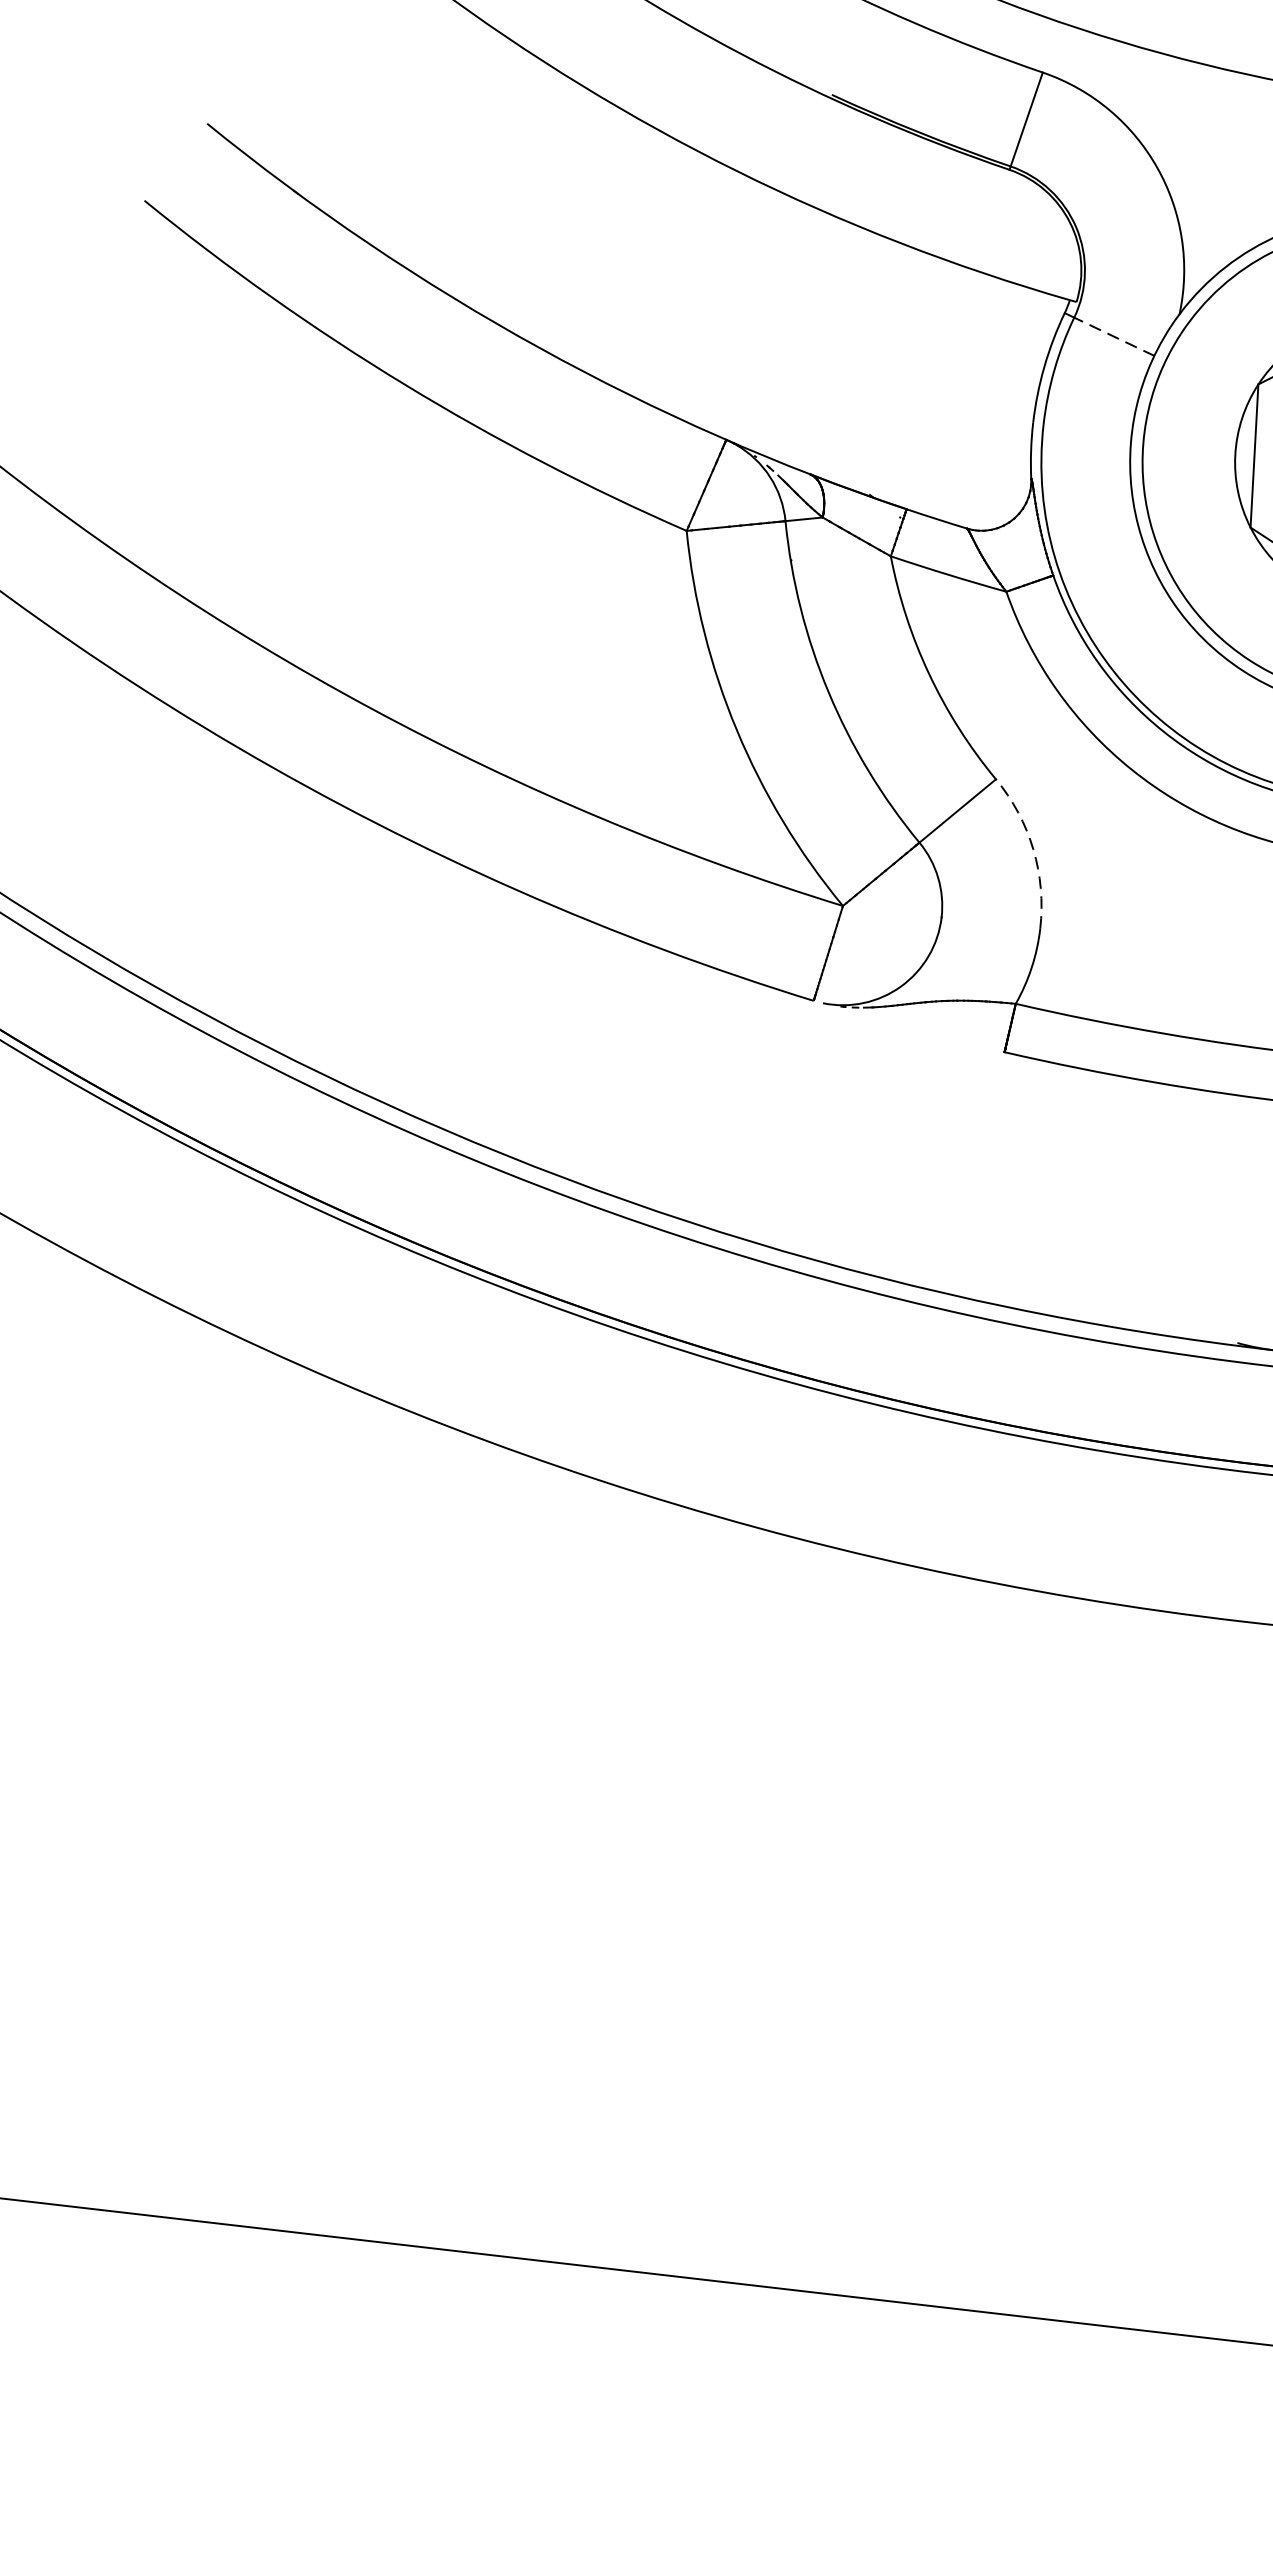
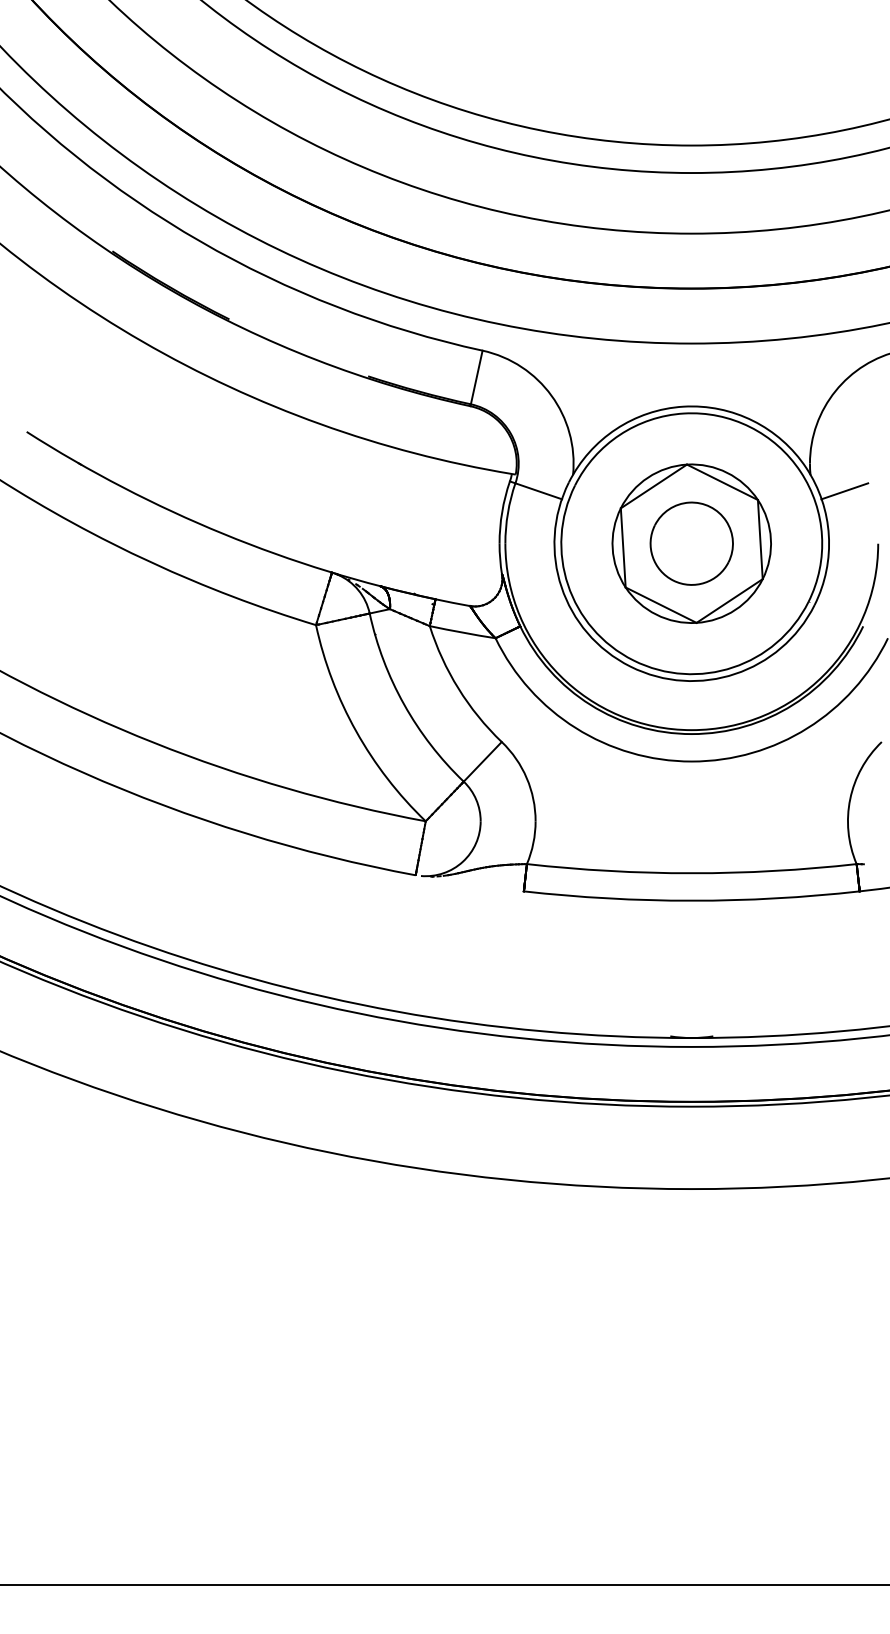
line: (1113, 337) -> (538, 491), dashed -> solid
arc: (1032, 850) -> (526, 778), dashed -> solid

